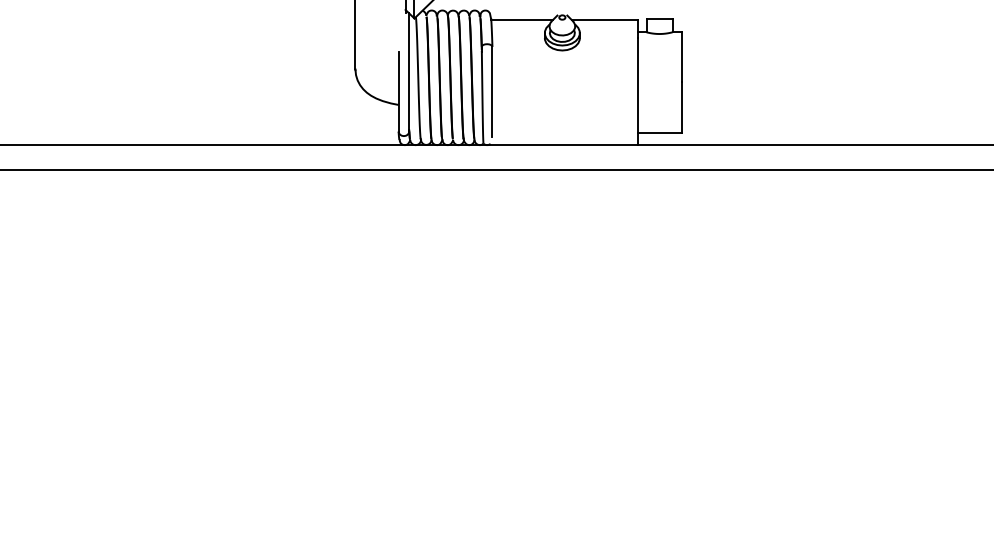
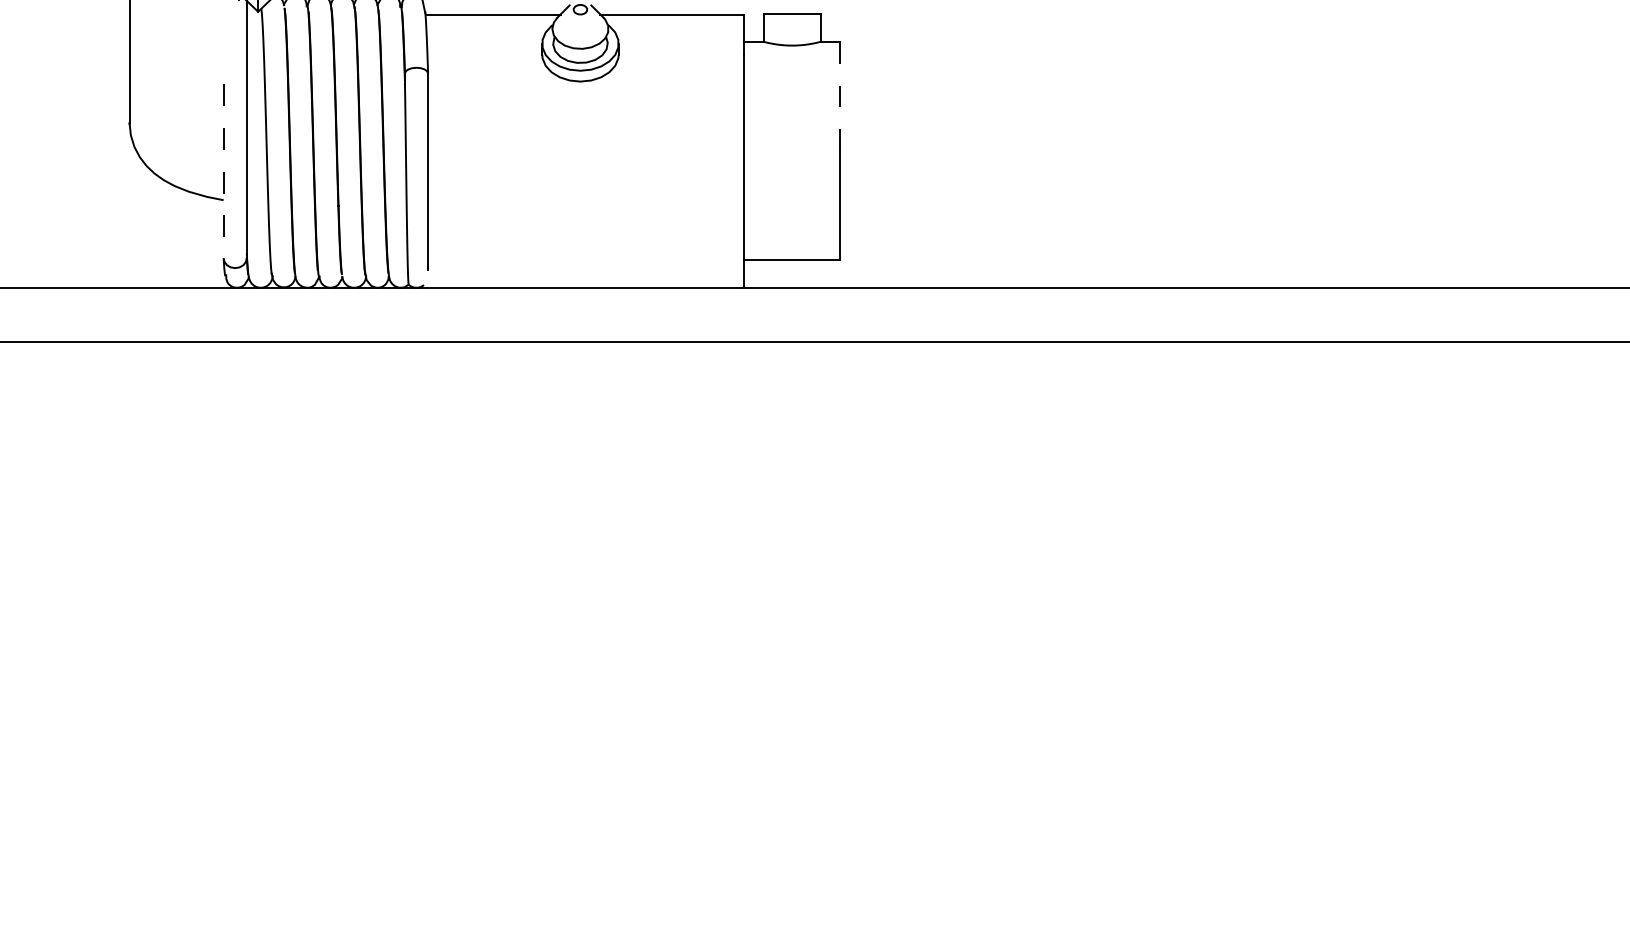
line: (681, 56) -> (840, 94), solid -> dashed
line: (398, 91) -> (223, 170), solid -> dashed

